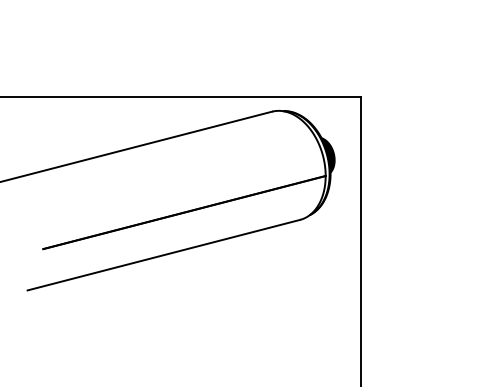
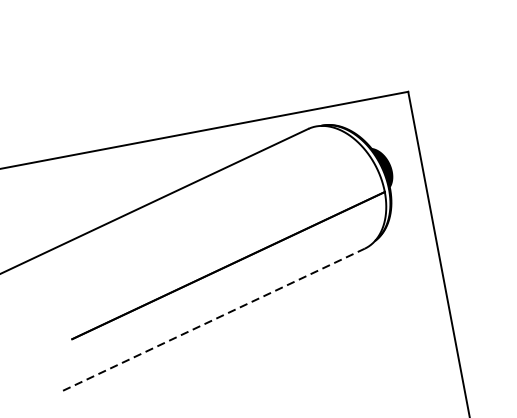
line: (163, 255) -> (213, 320), solid -> dashed

